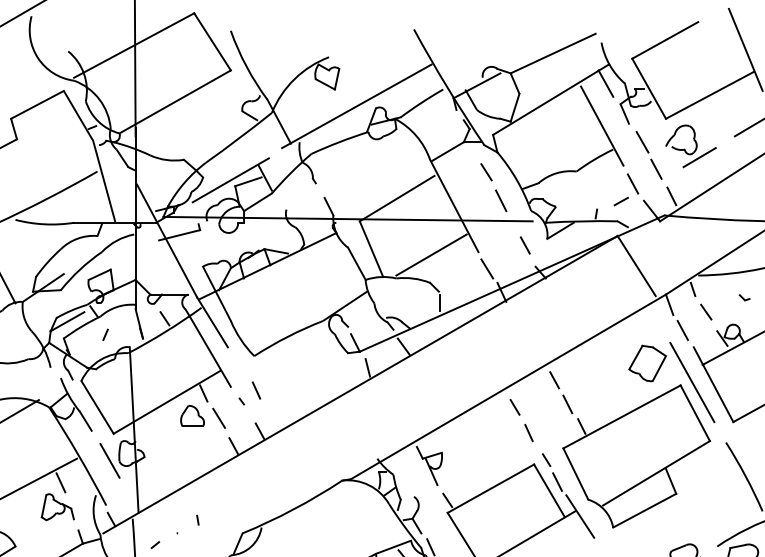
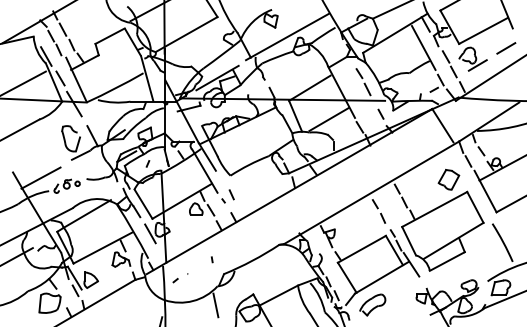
part: (744, 298) -> (502, 143), removed
line: (691, 382) -> (473, 190), removed
line: (198, 519) -> (212, 259), moved

